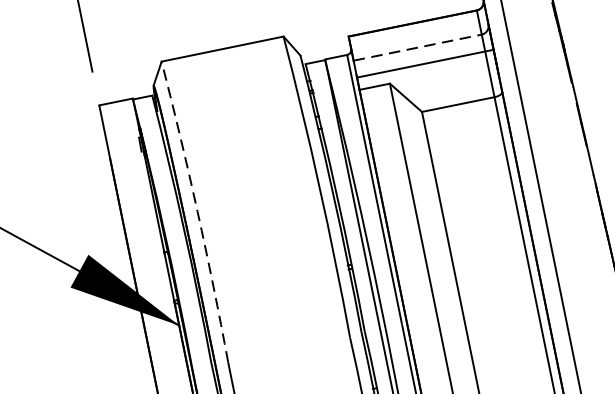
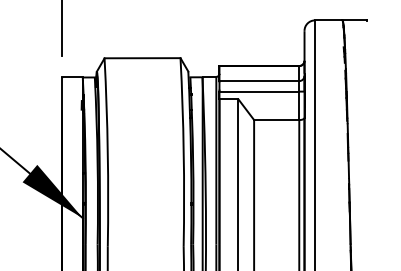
line: (418, 48) -> (259, 81), dashed -> solid
arc: (197, 211) -> (107, 152), dashed -> solid

